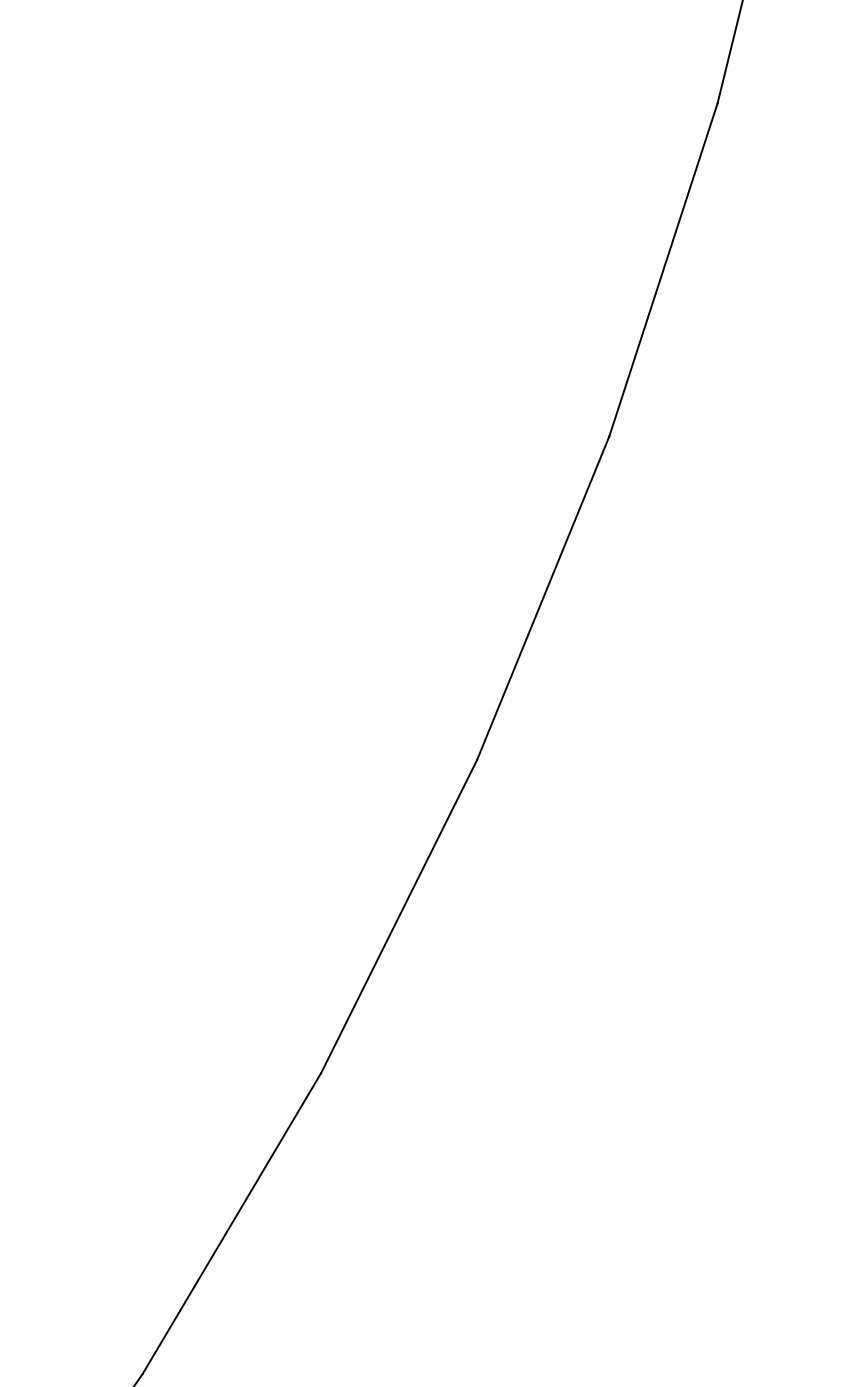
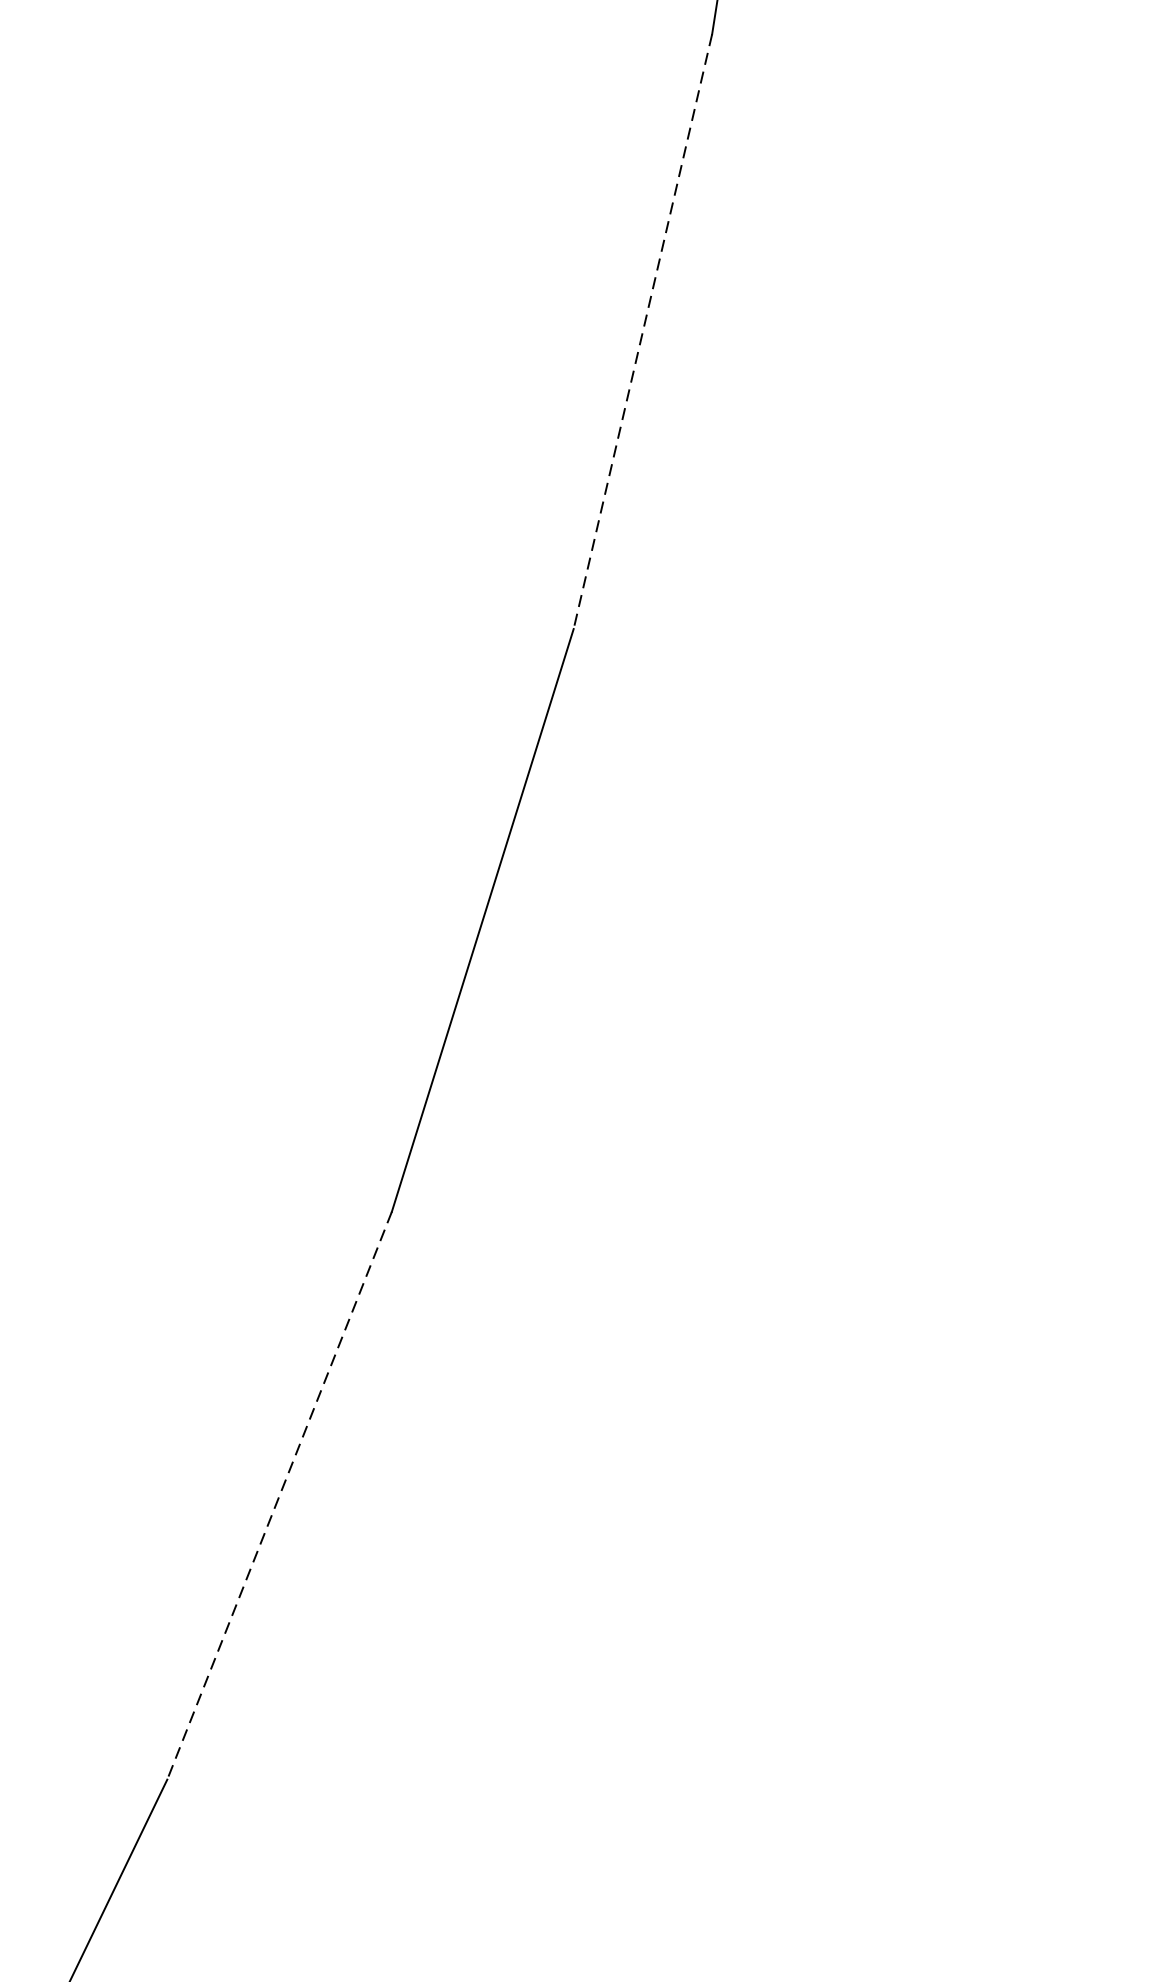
line: (663, 270) -> (643, 332), solid -> dashed
line: (399, 916) -> (280, 1495), solid -> dashed

